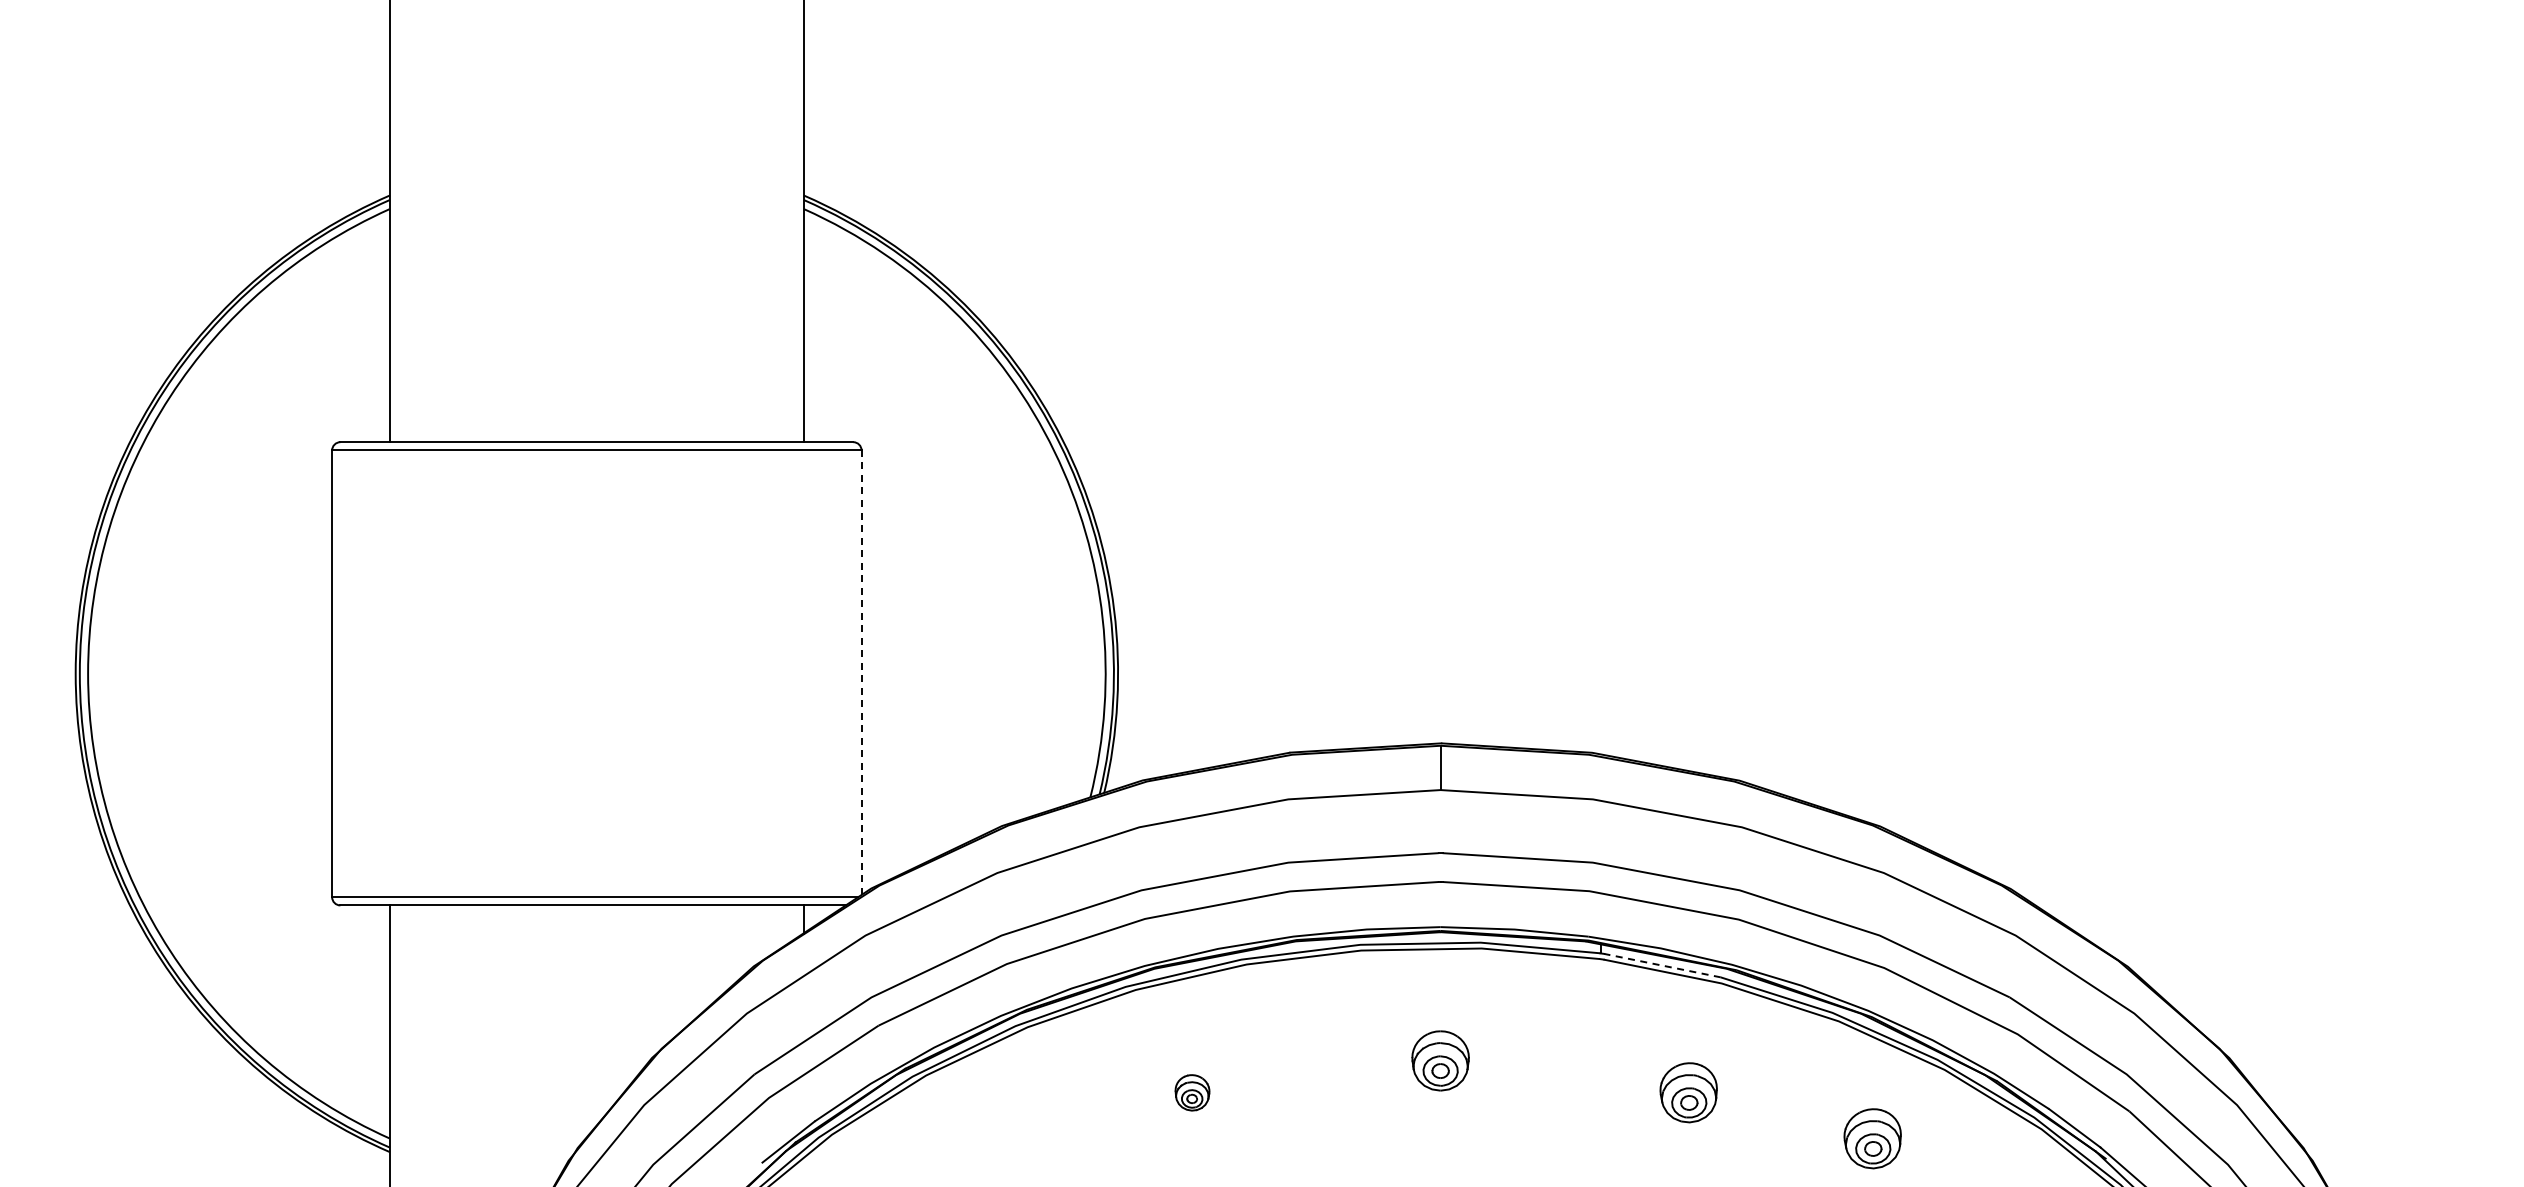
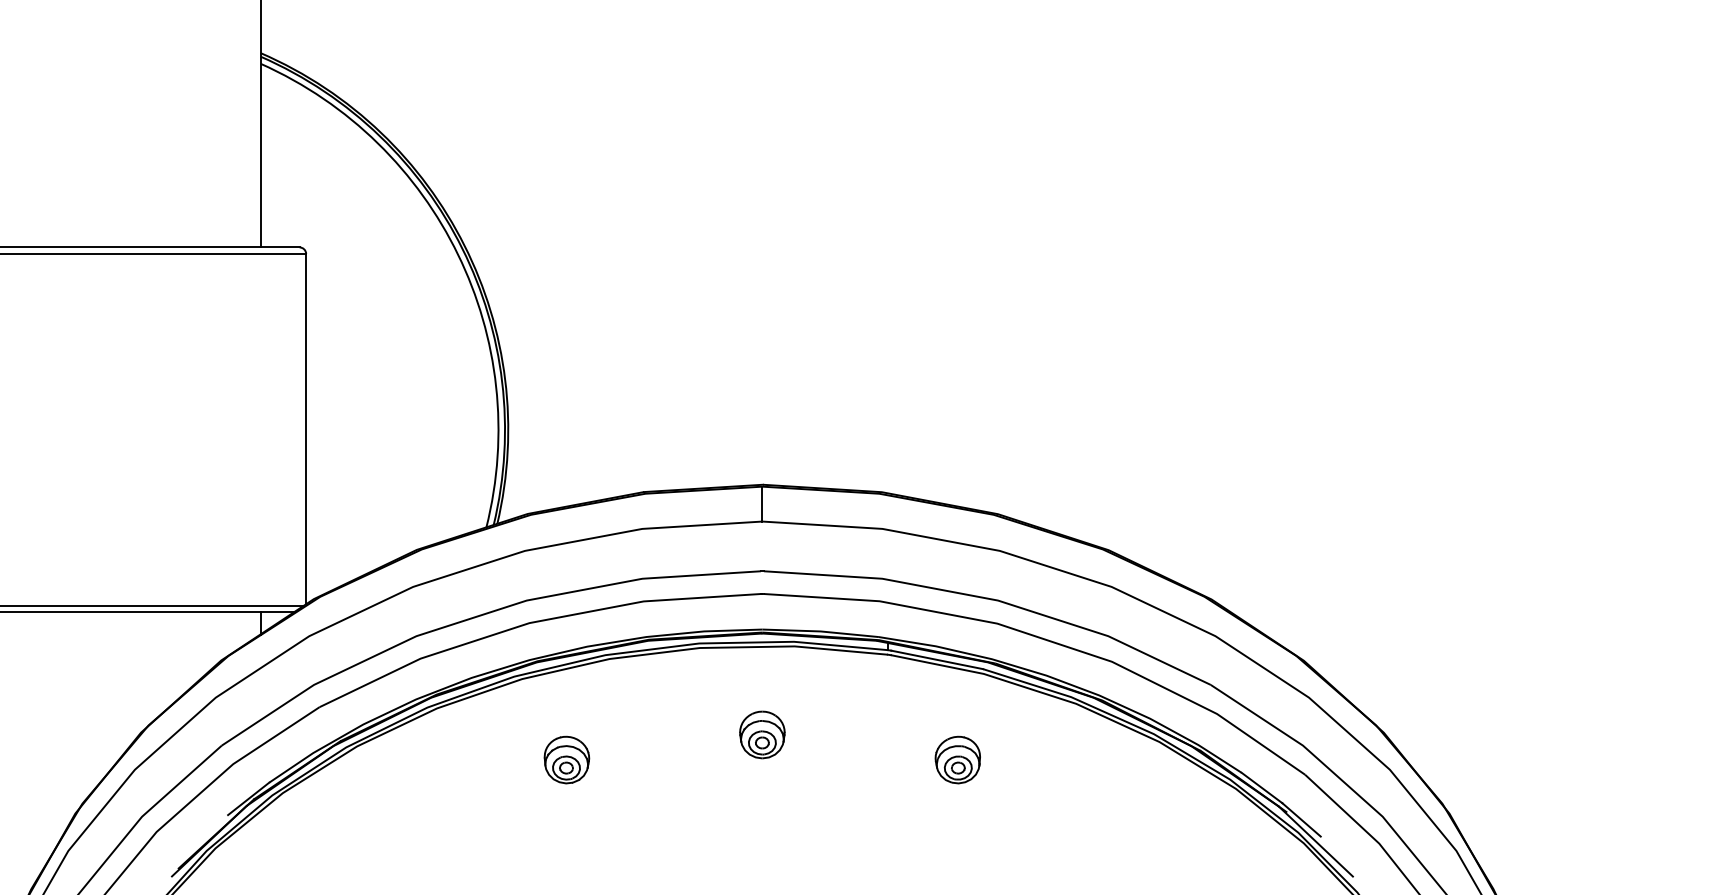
line: (861, 672) -> (306, 428), dashed -> solid
line: (1662, 965) -> (937, 659), dashed -> solid
part: (1192, 1092) -> (566, 759), size x1.67
part: (1872, 1138) -> (1102, 796), removed

